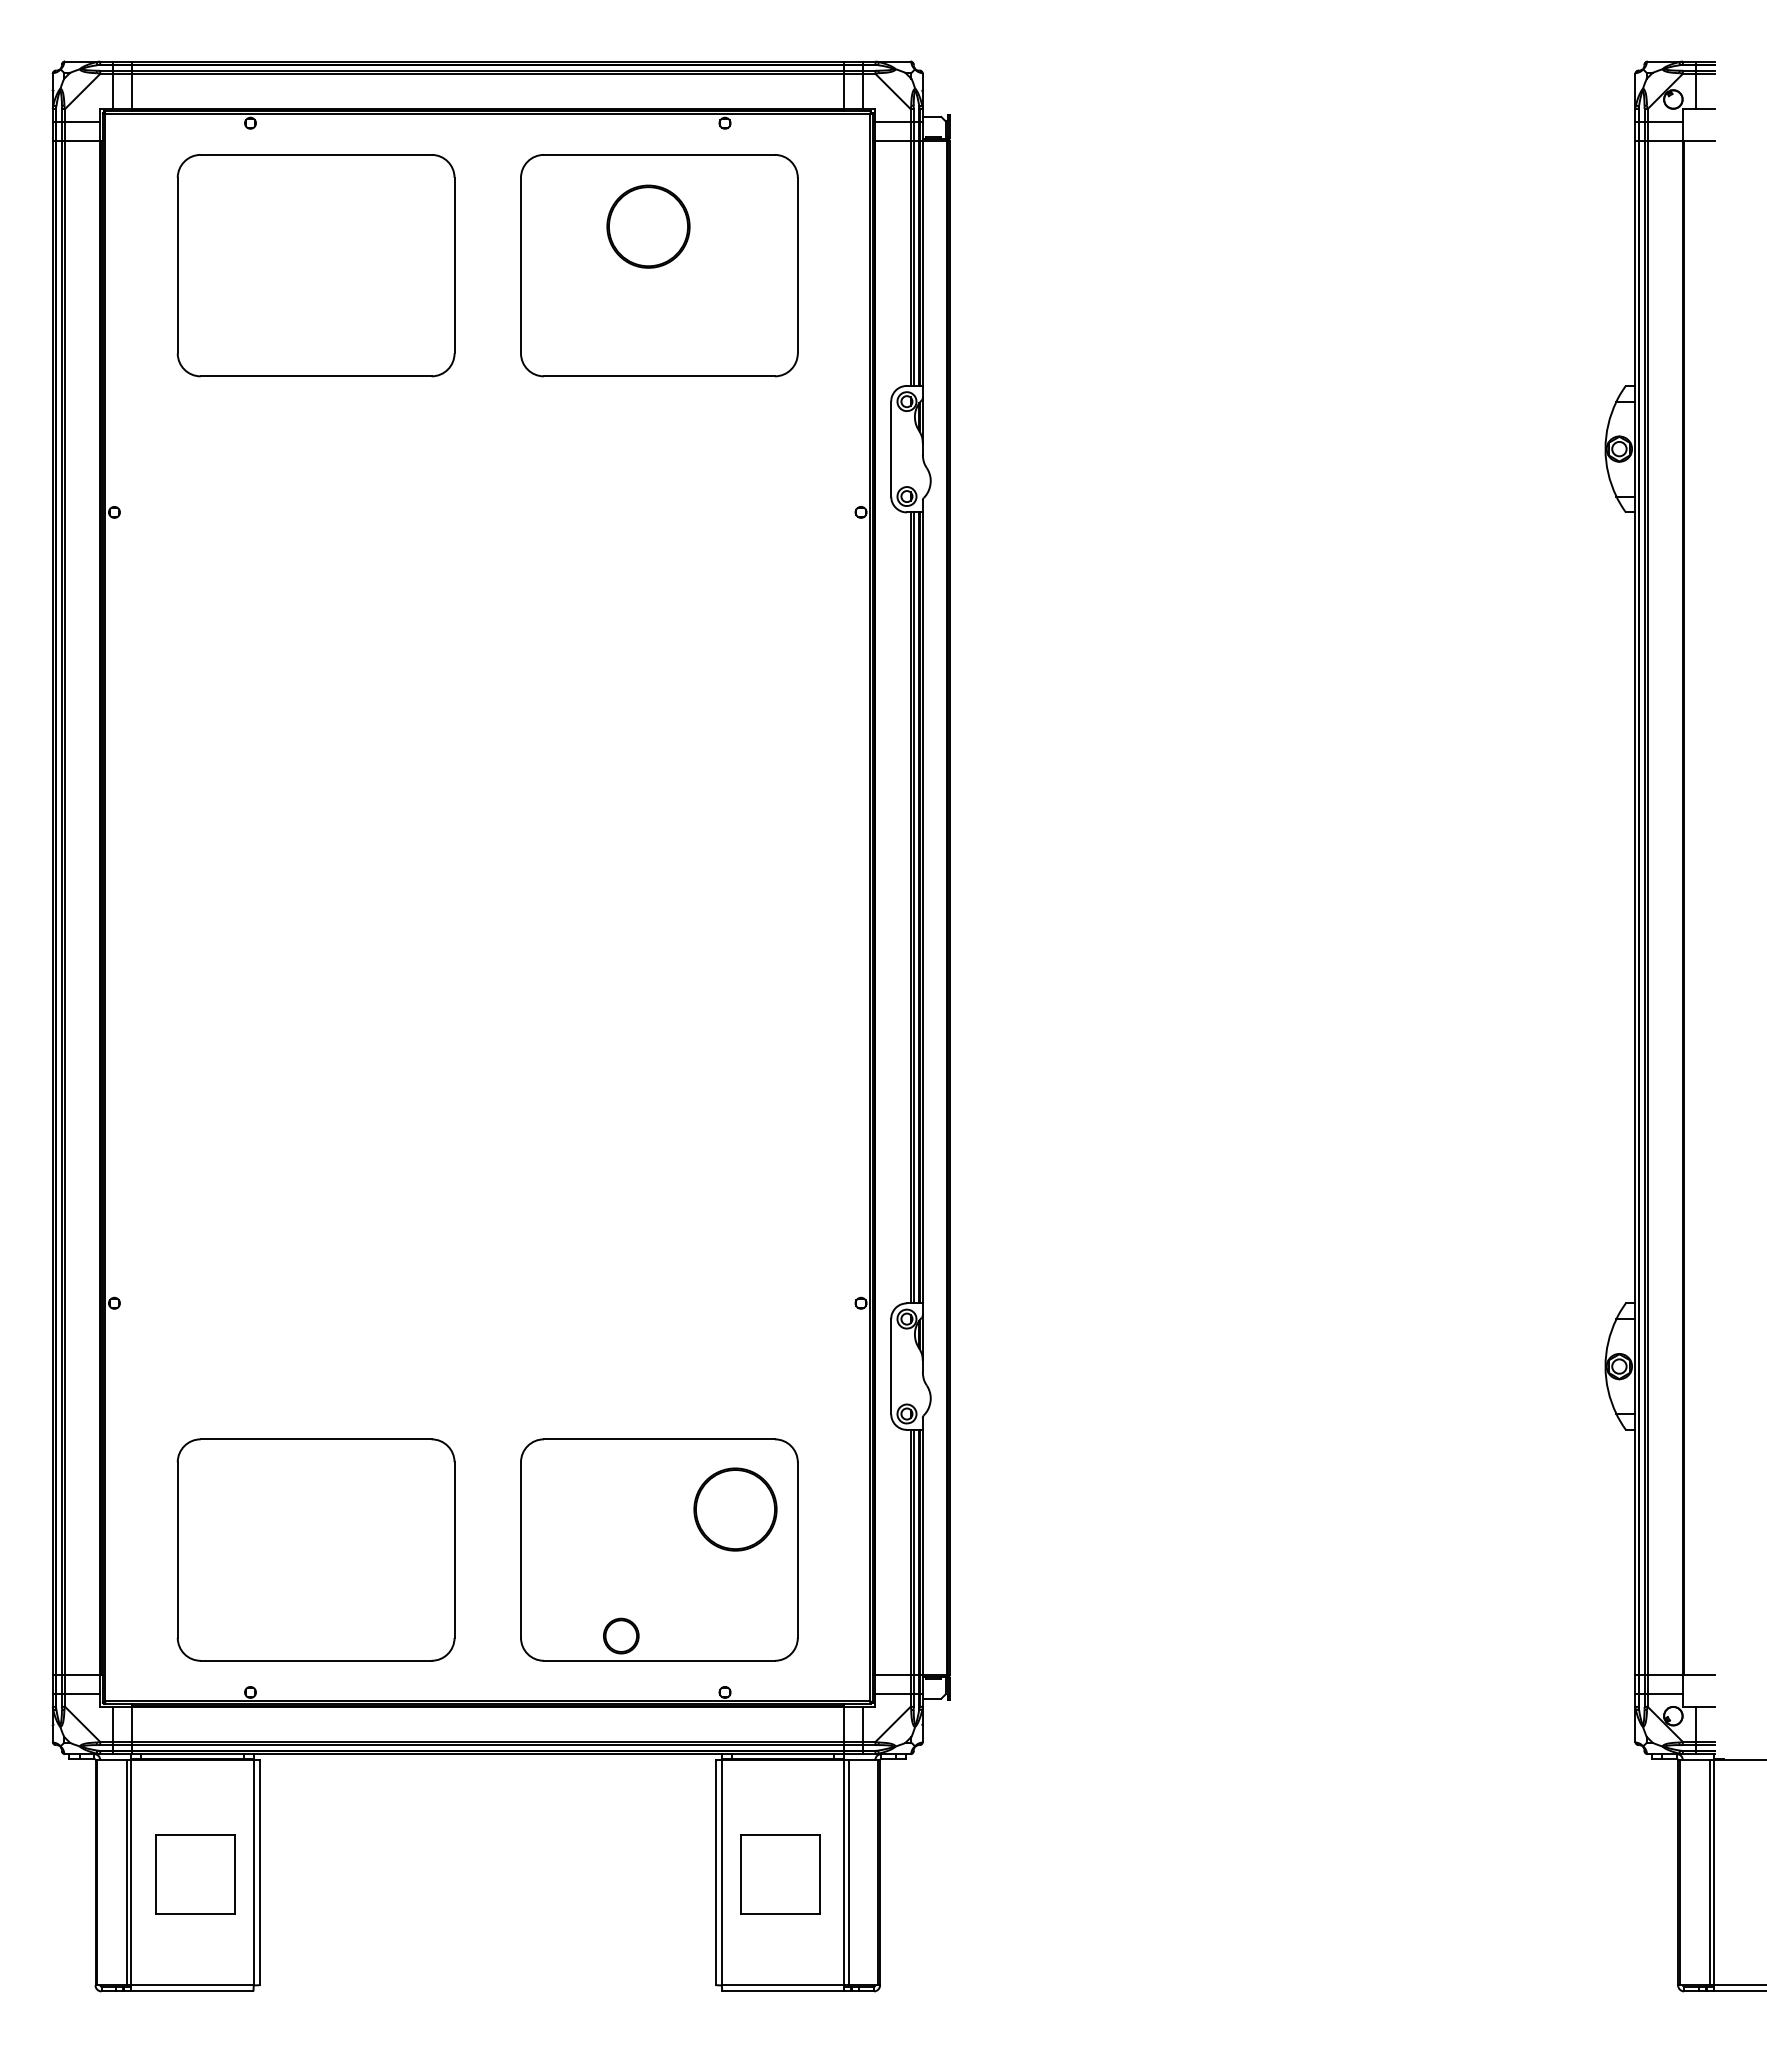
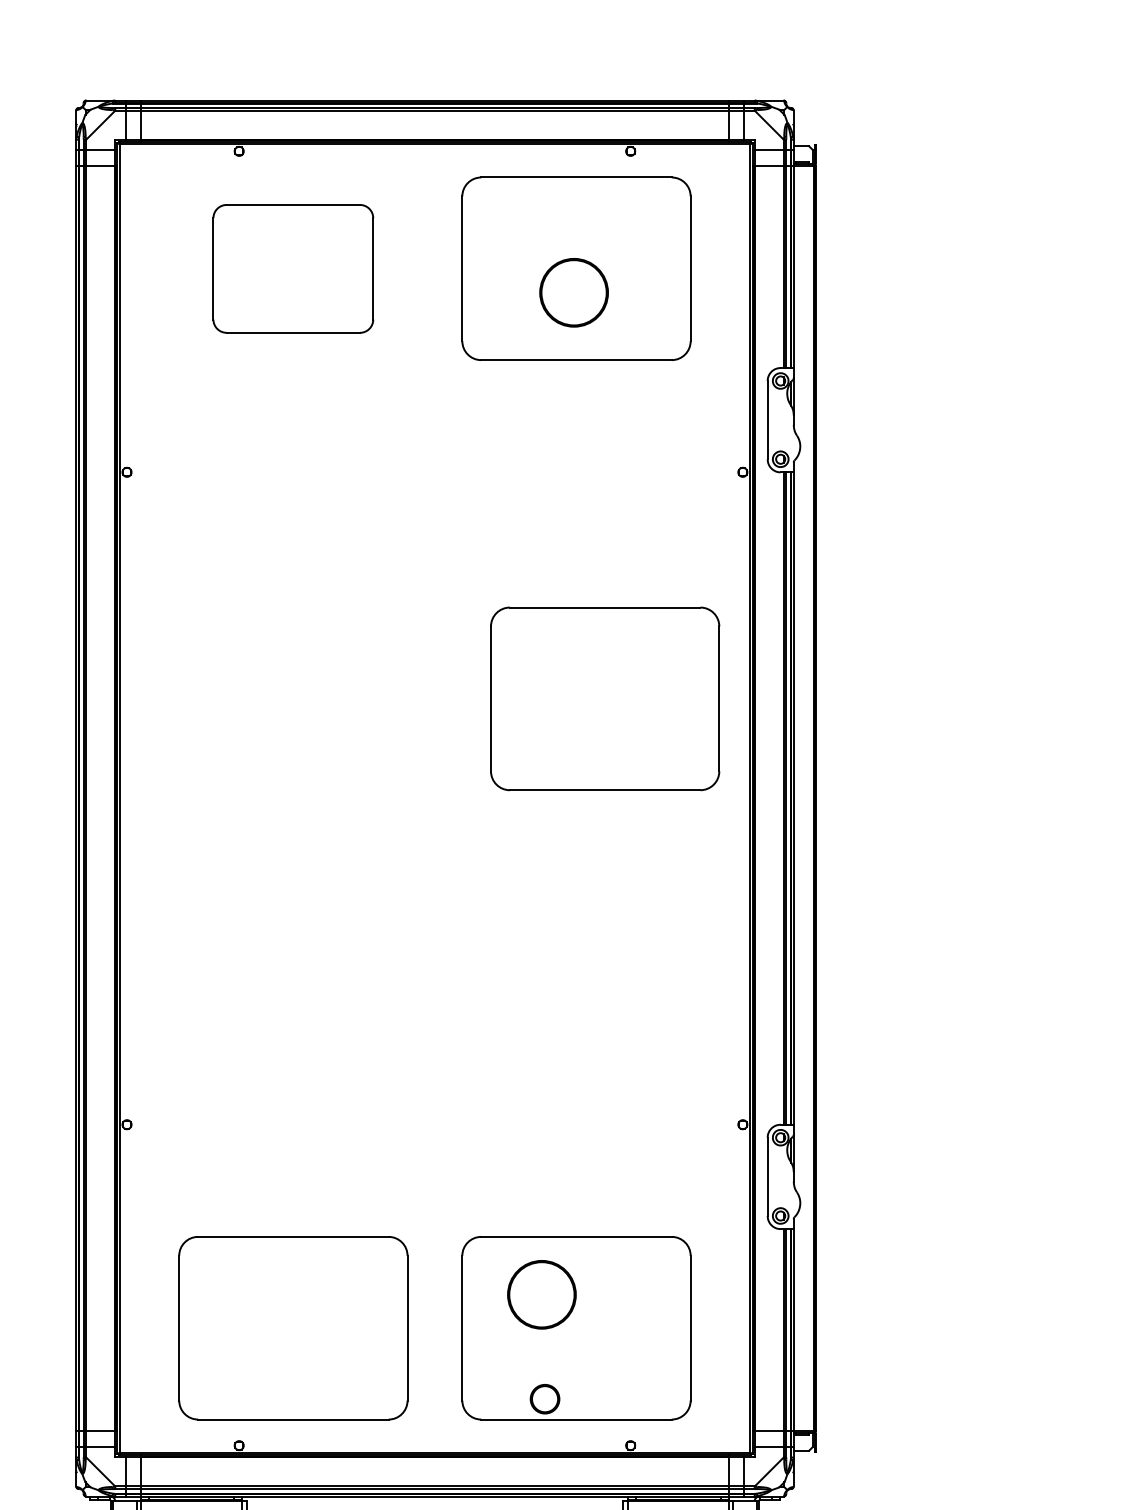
part: (648, 226) -> (574, 292), moved
part: (315, 265) -> (292, 268), size x0.7
part: (693, 786) -> (604, 698), added
circle: (735, 1509) -> (541, 1294), moved

